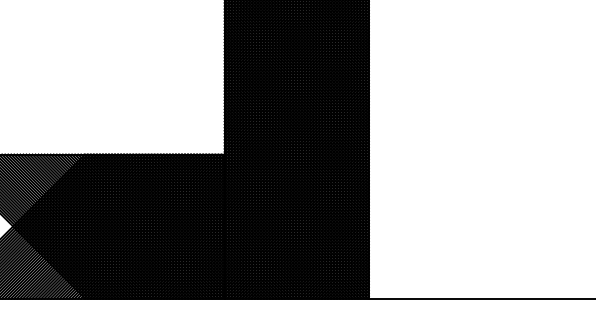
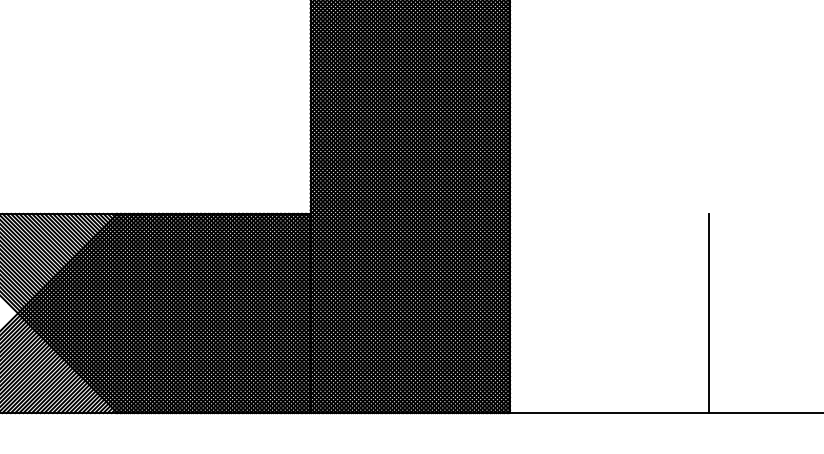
line: (513, 226) -> (709, 313), added

